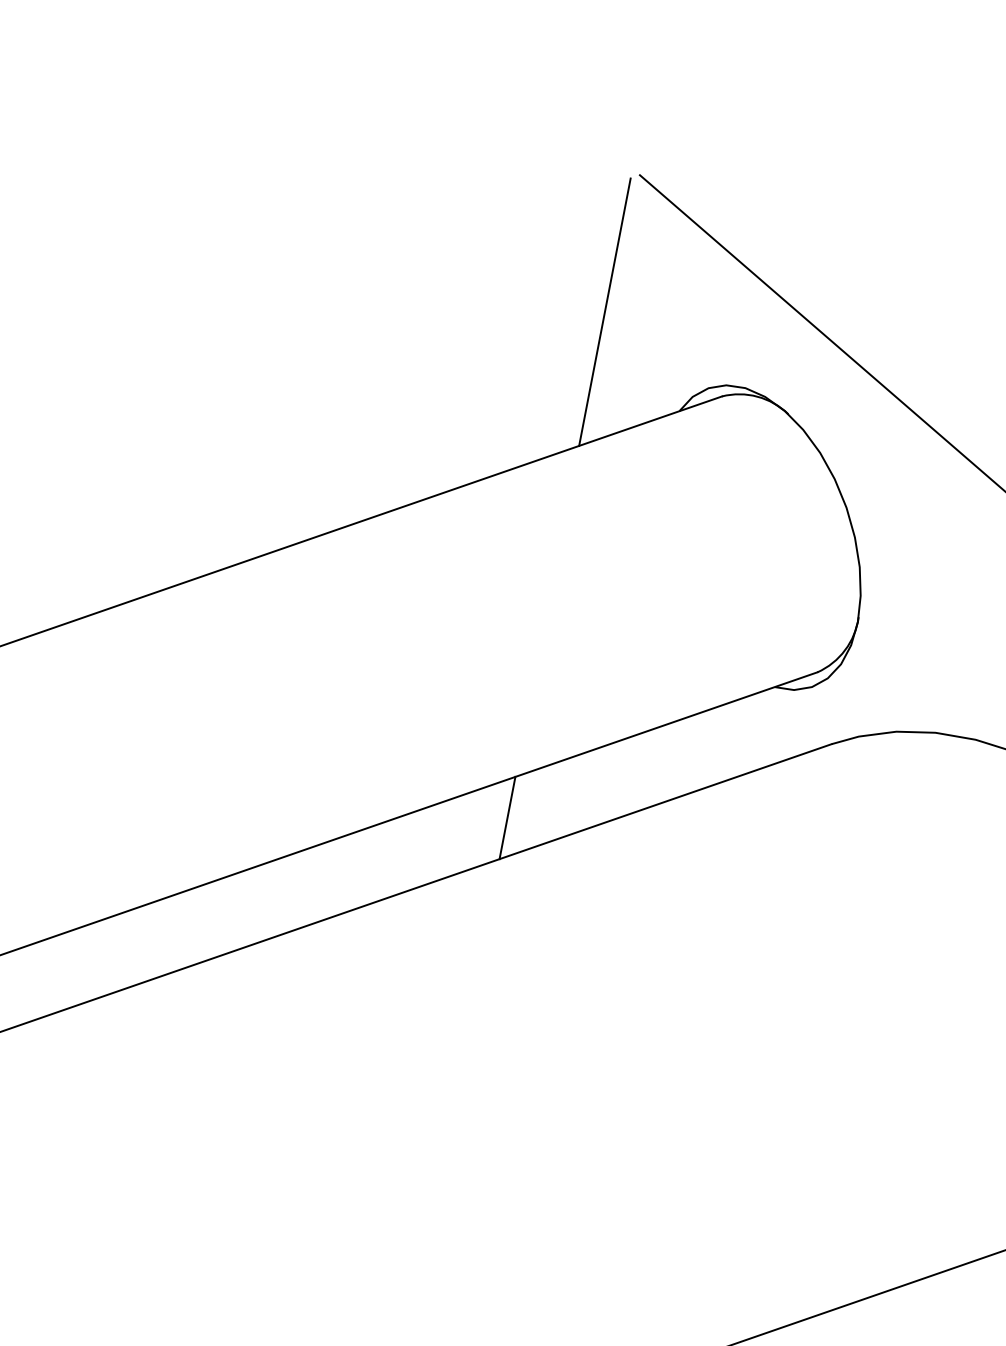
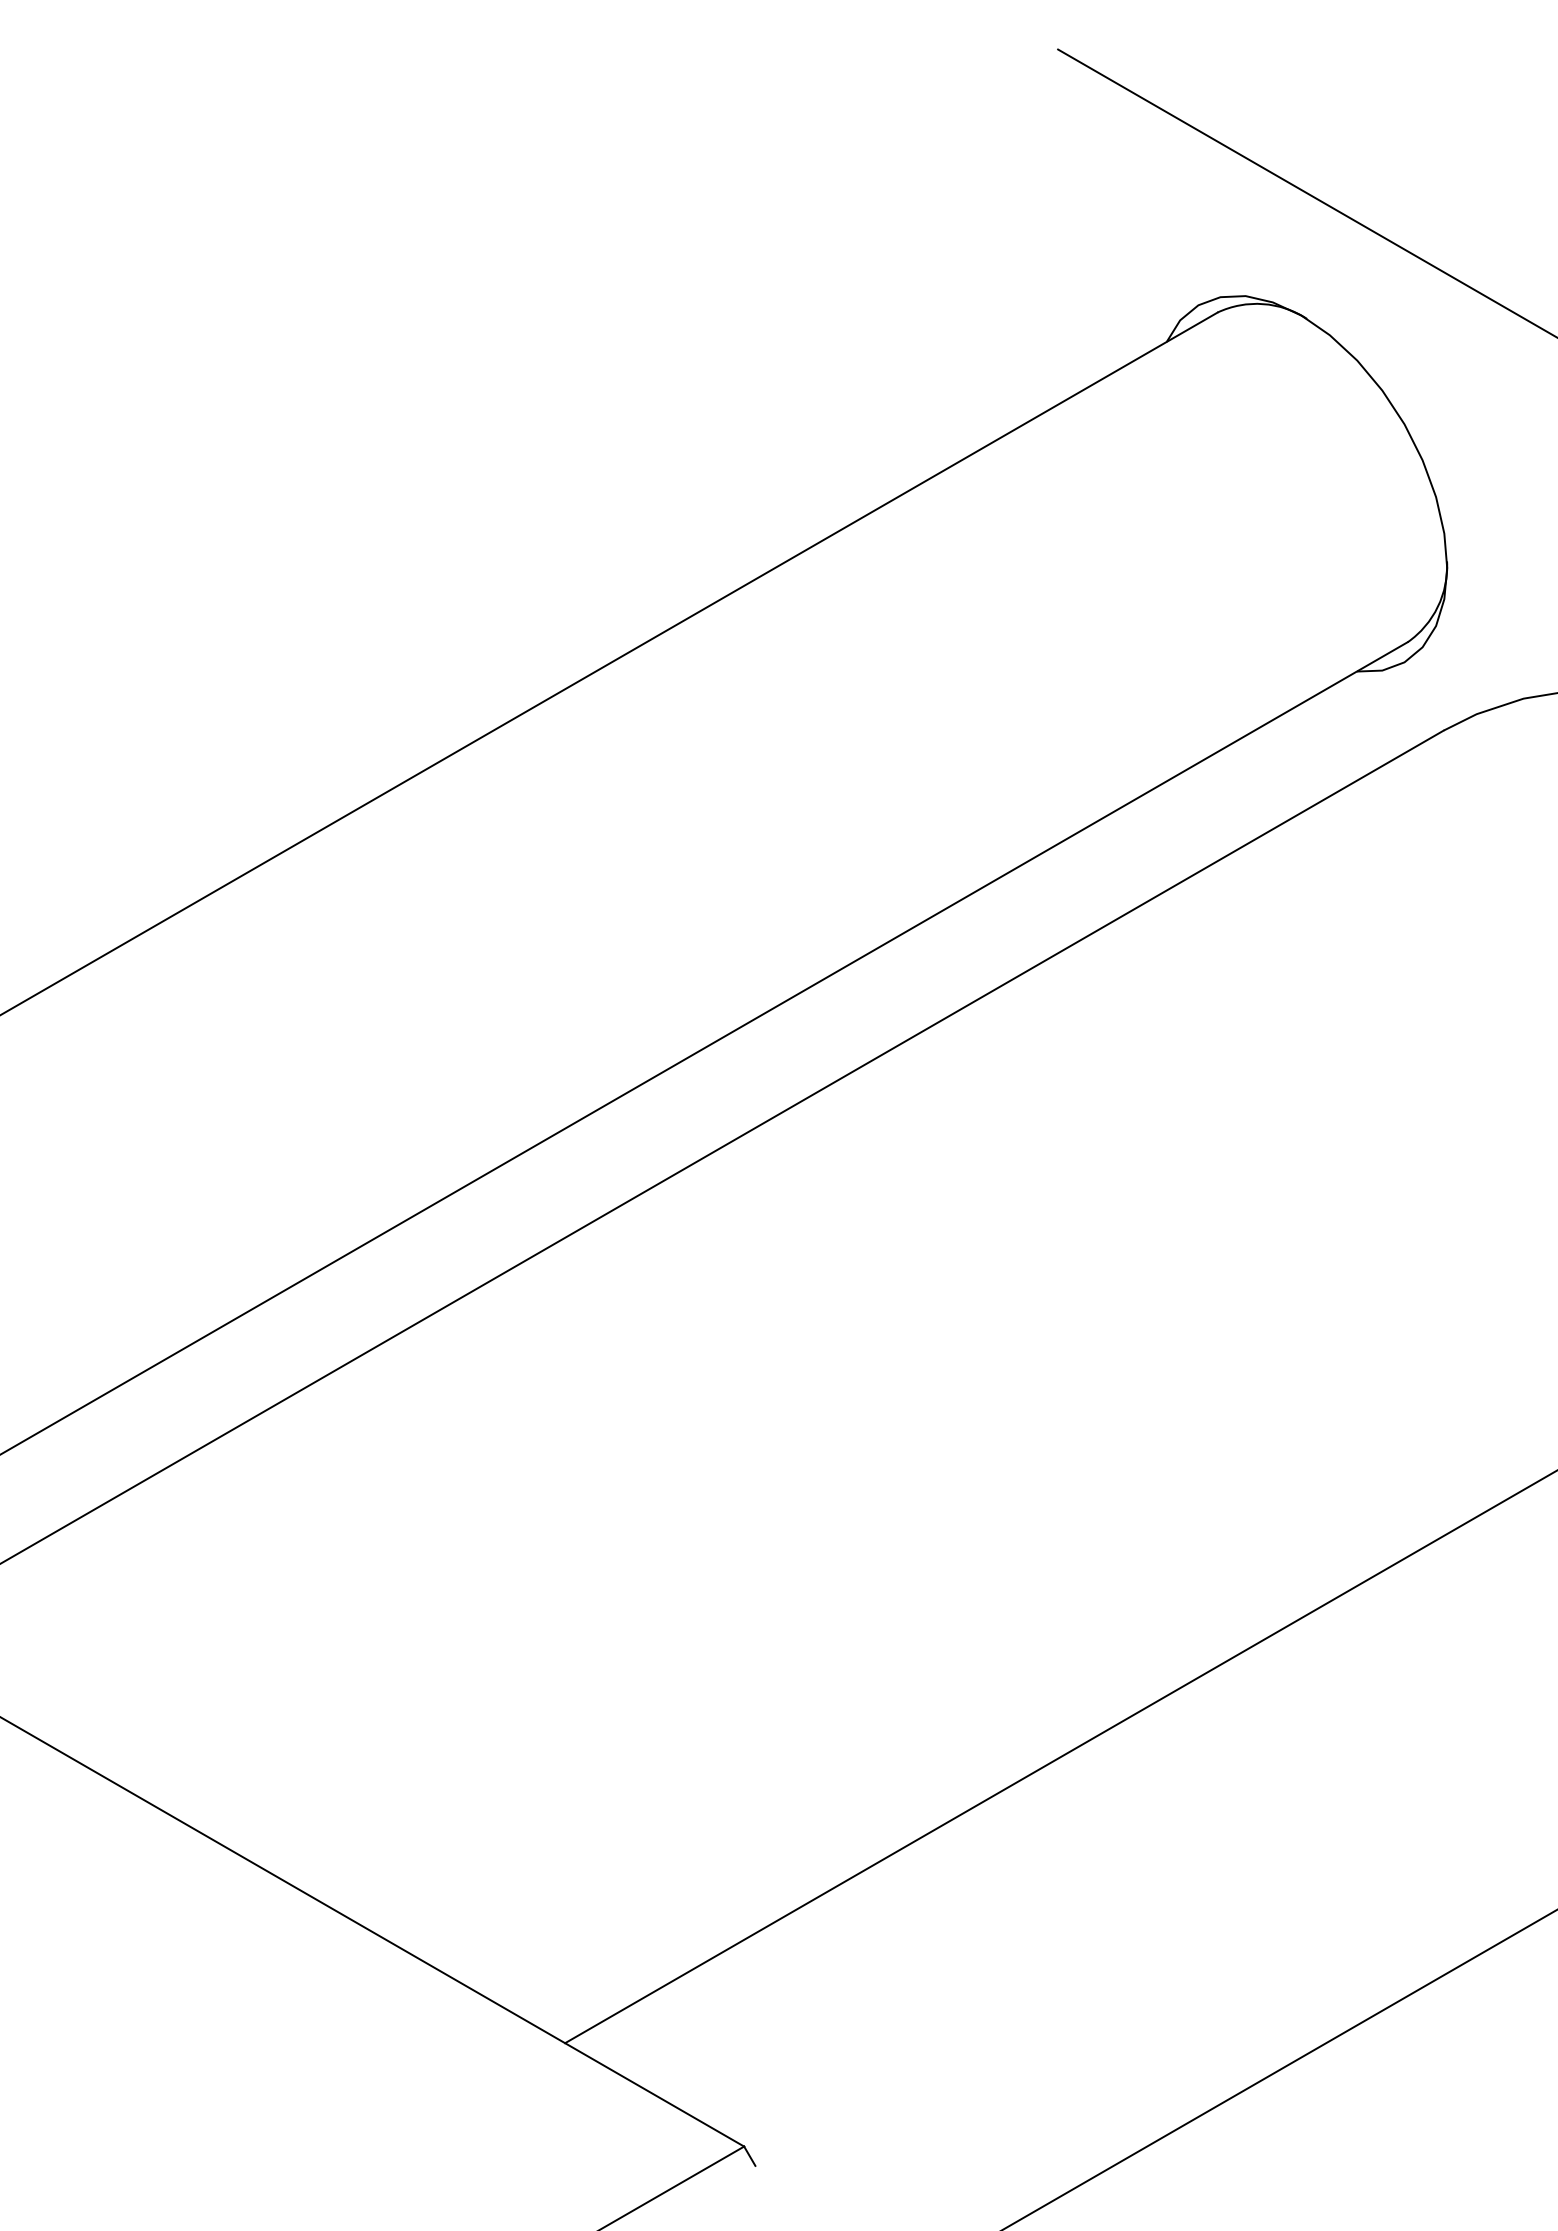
line: (605, 312) -> (1047, 233), removed
line: (507, 817) -> (1047, 904), removed

